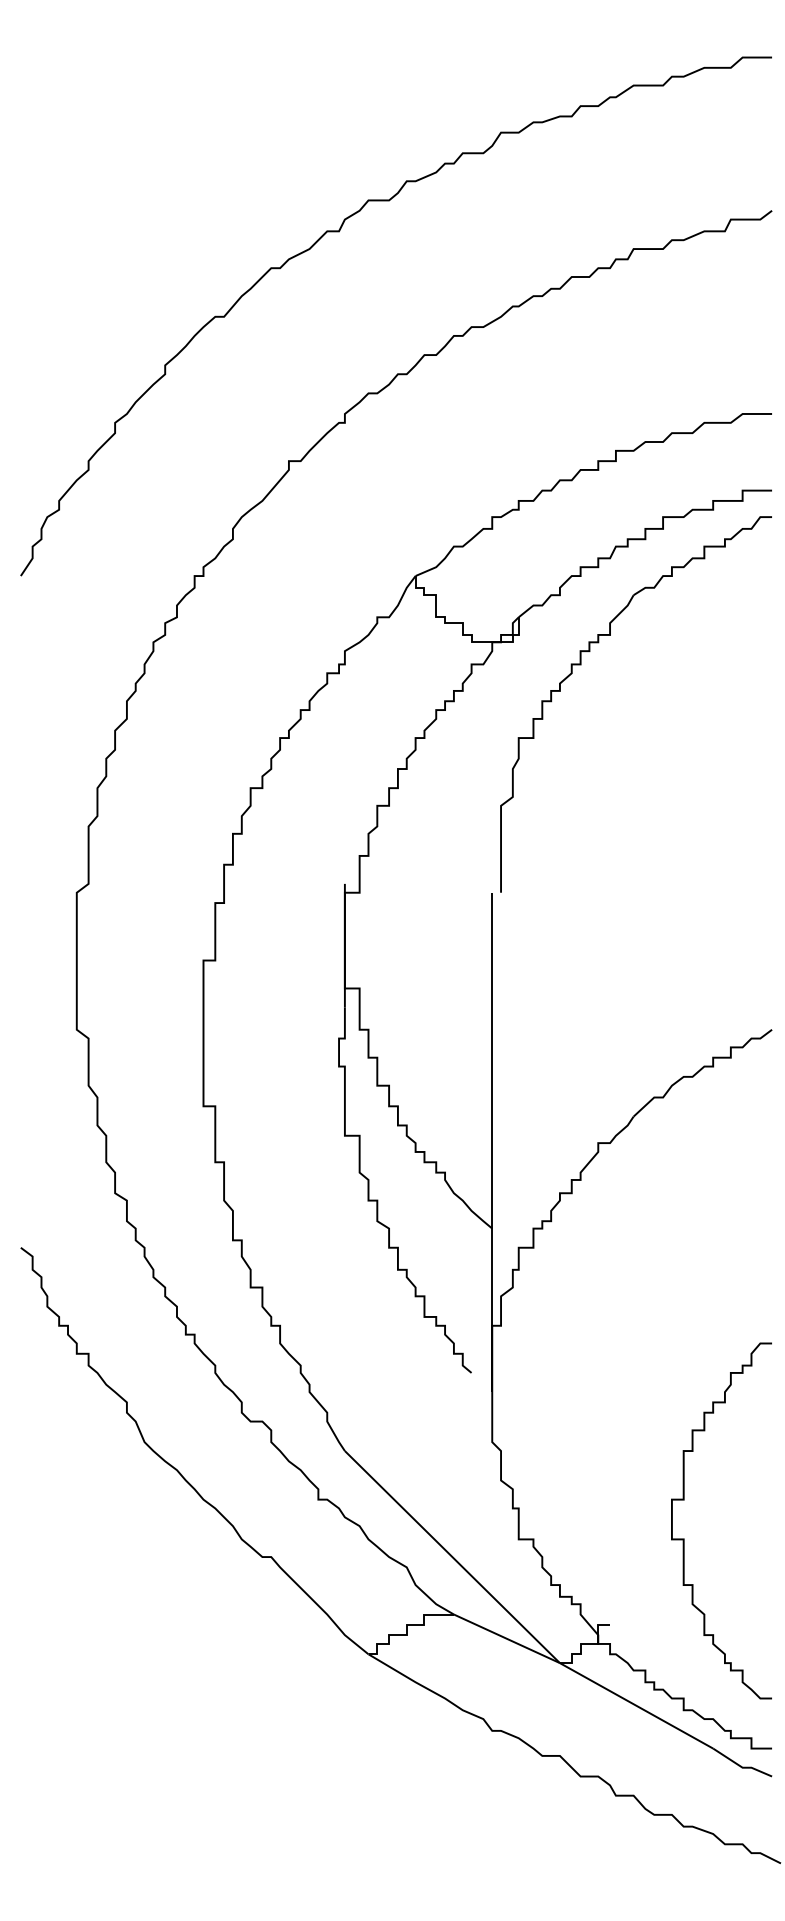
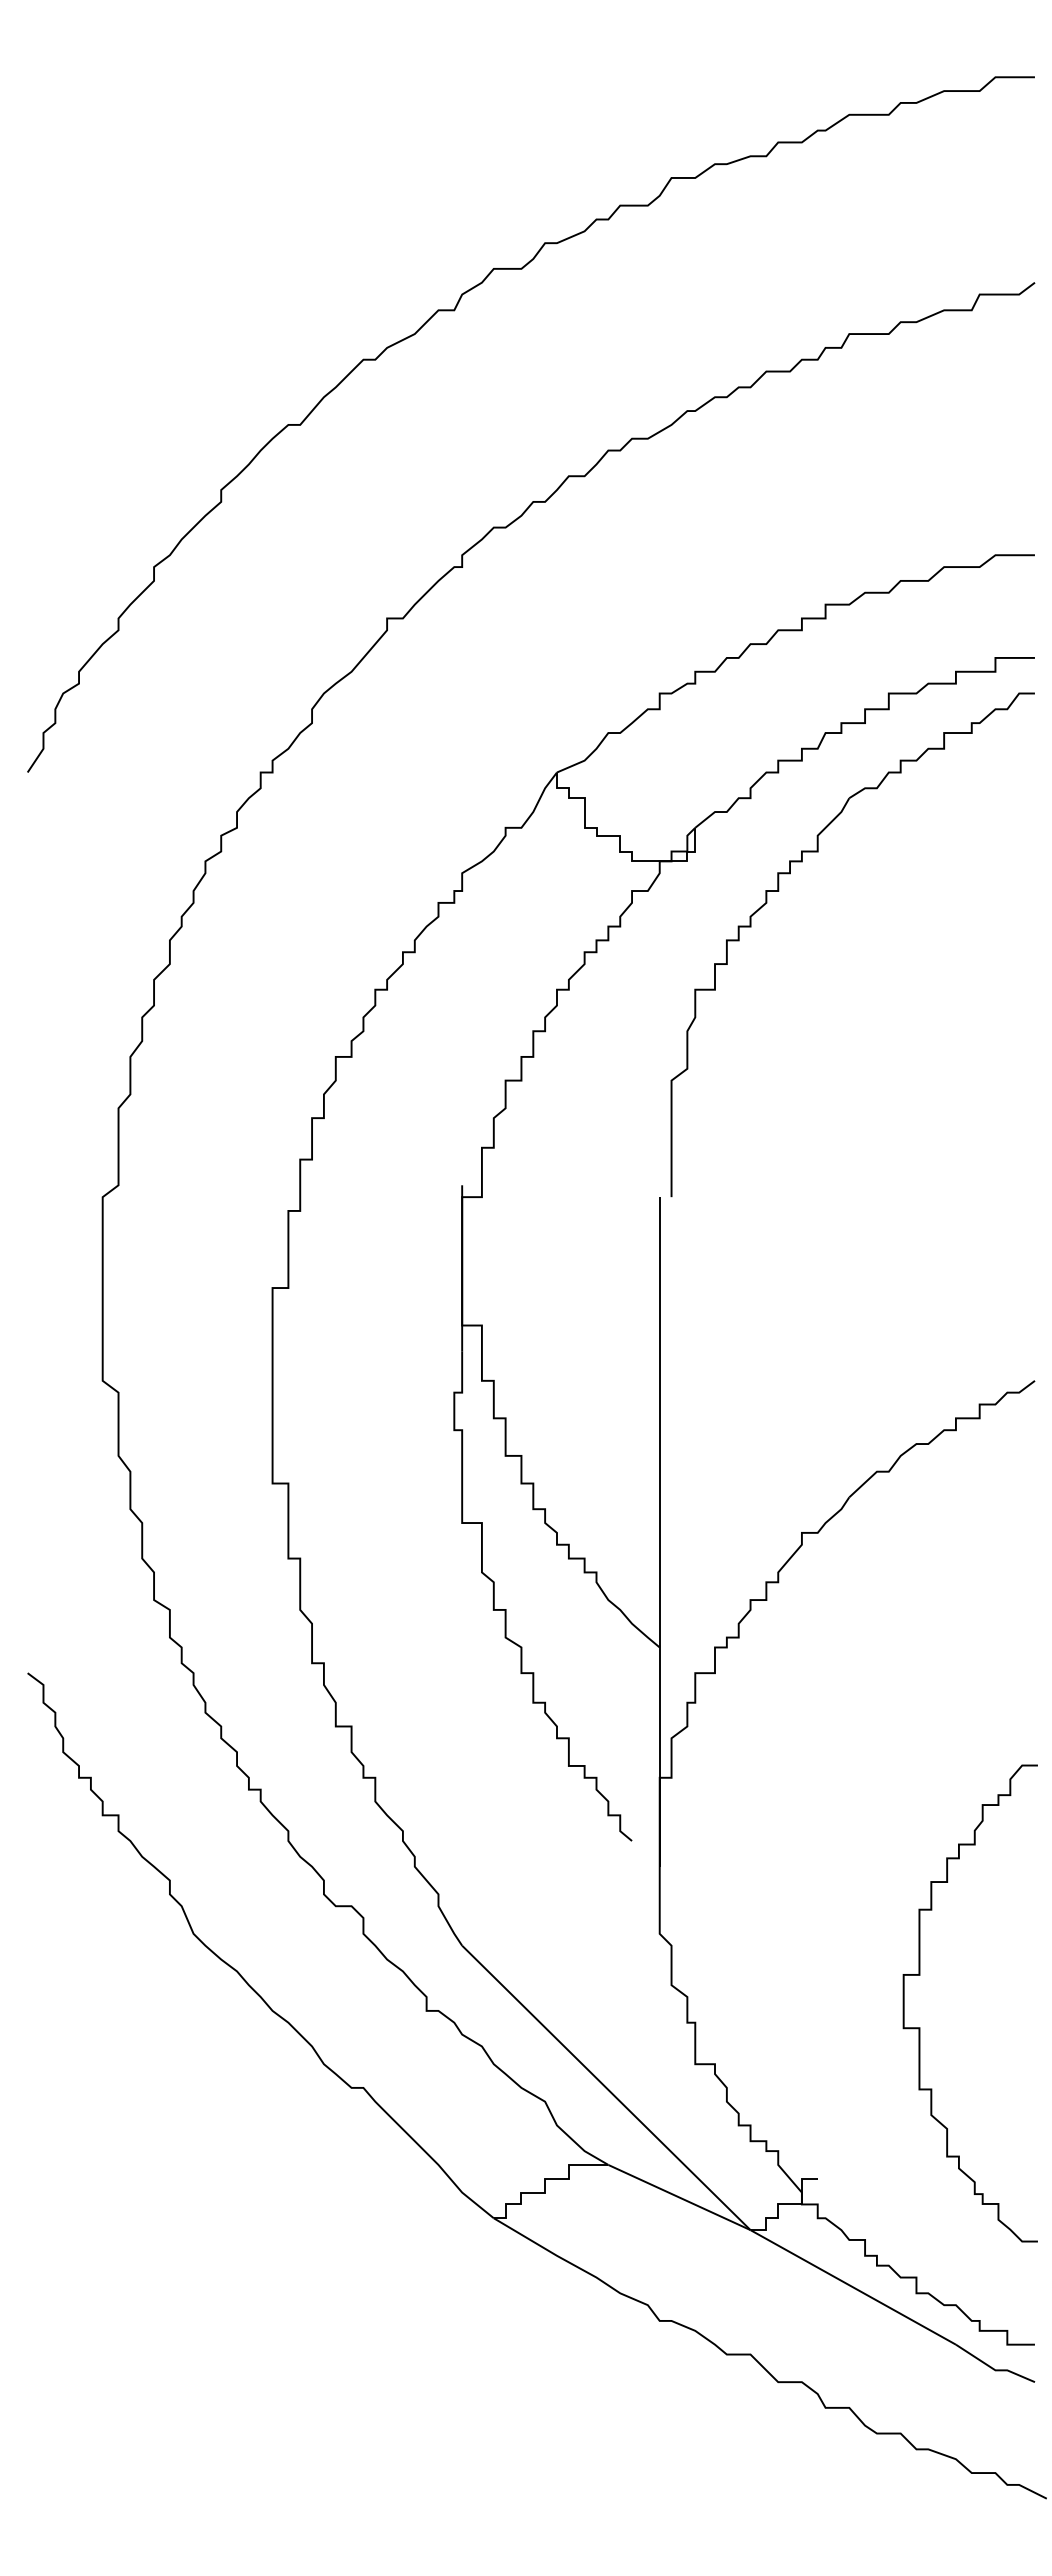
curve: (684, 1538) -> (920, 2027), moved

